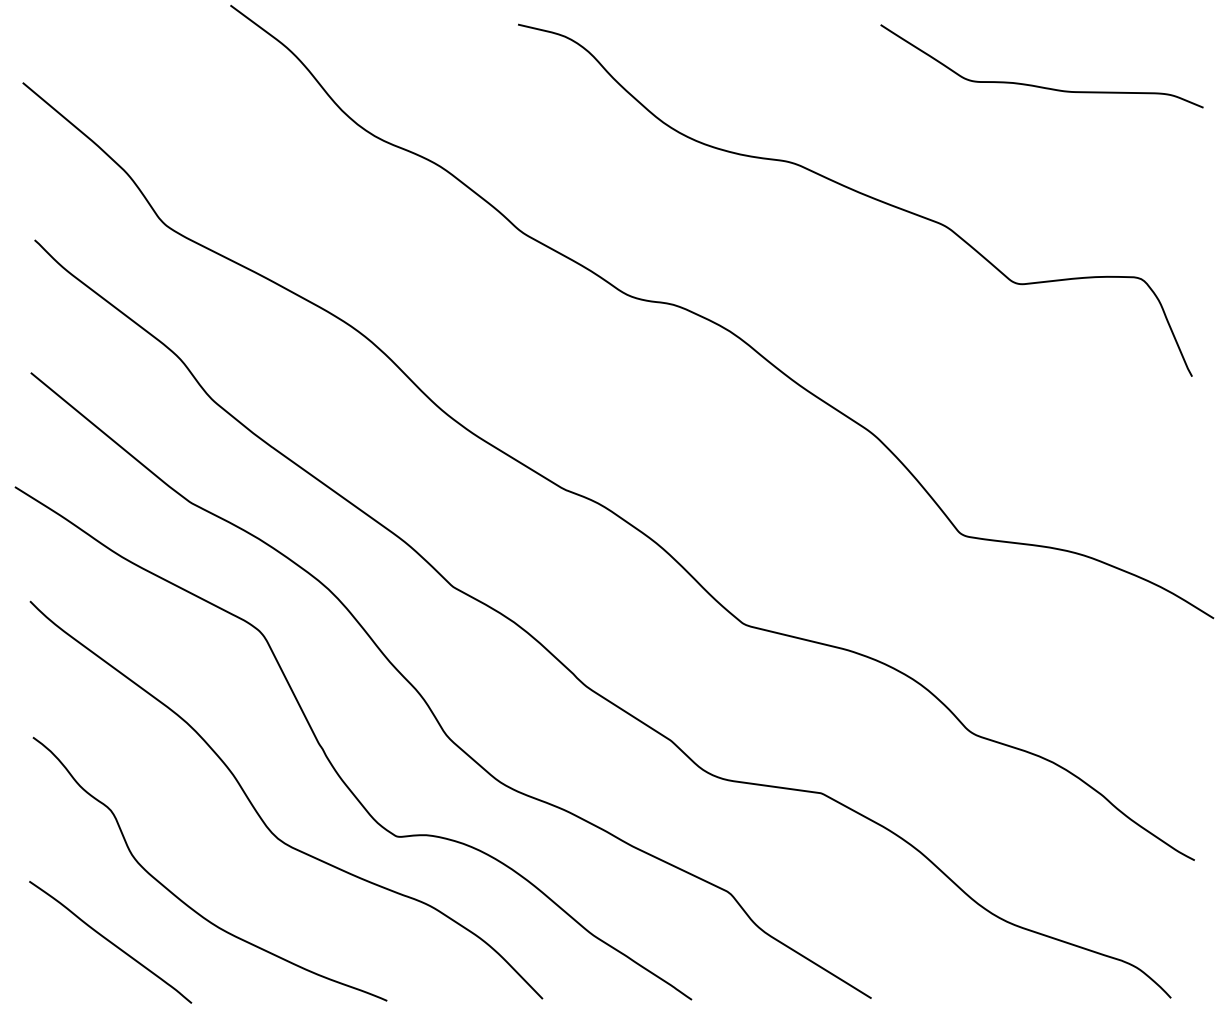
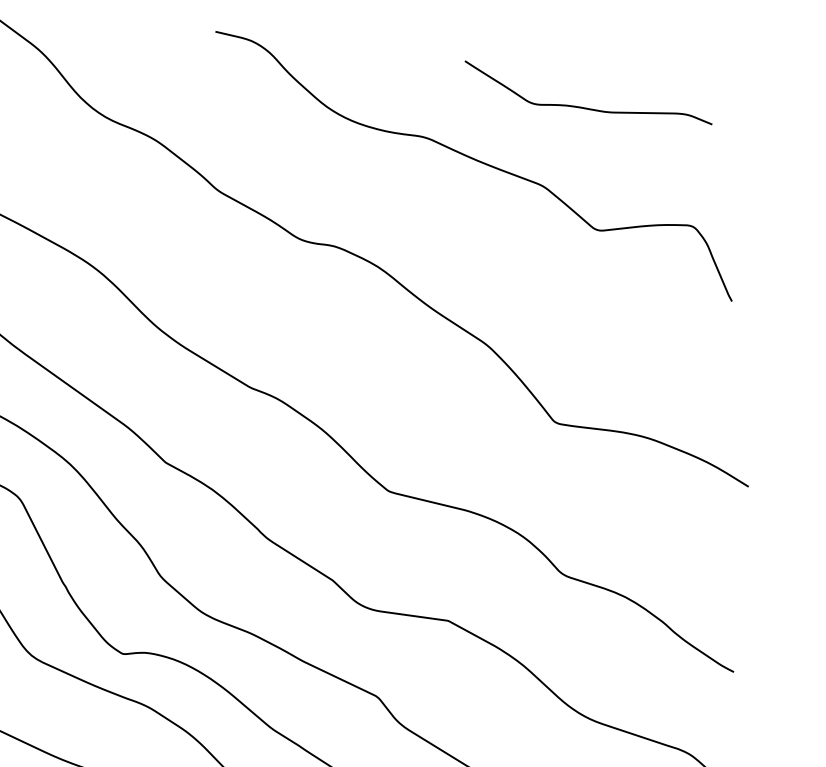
curve: (1038, 85) -> (585, 107), moved

